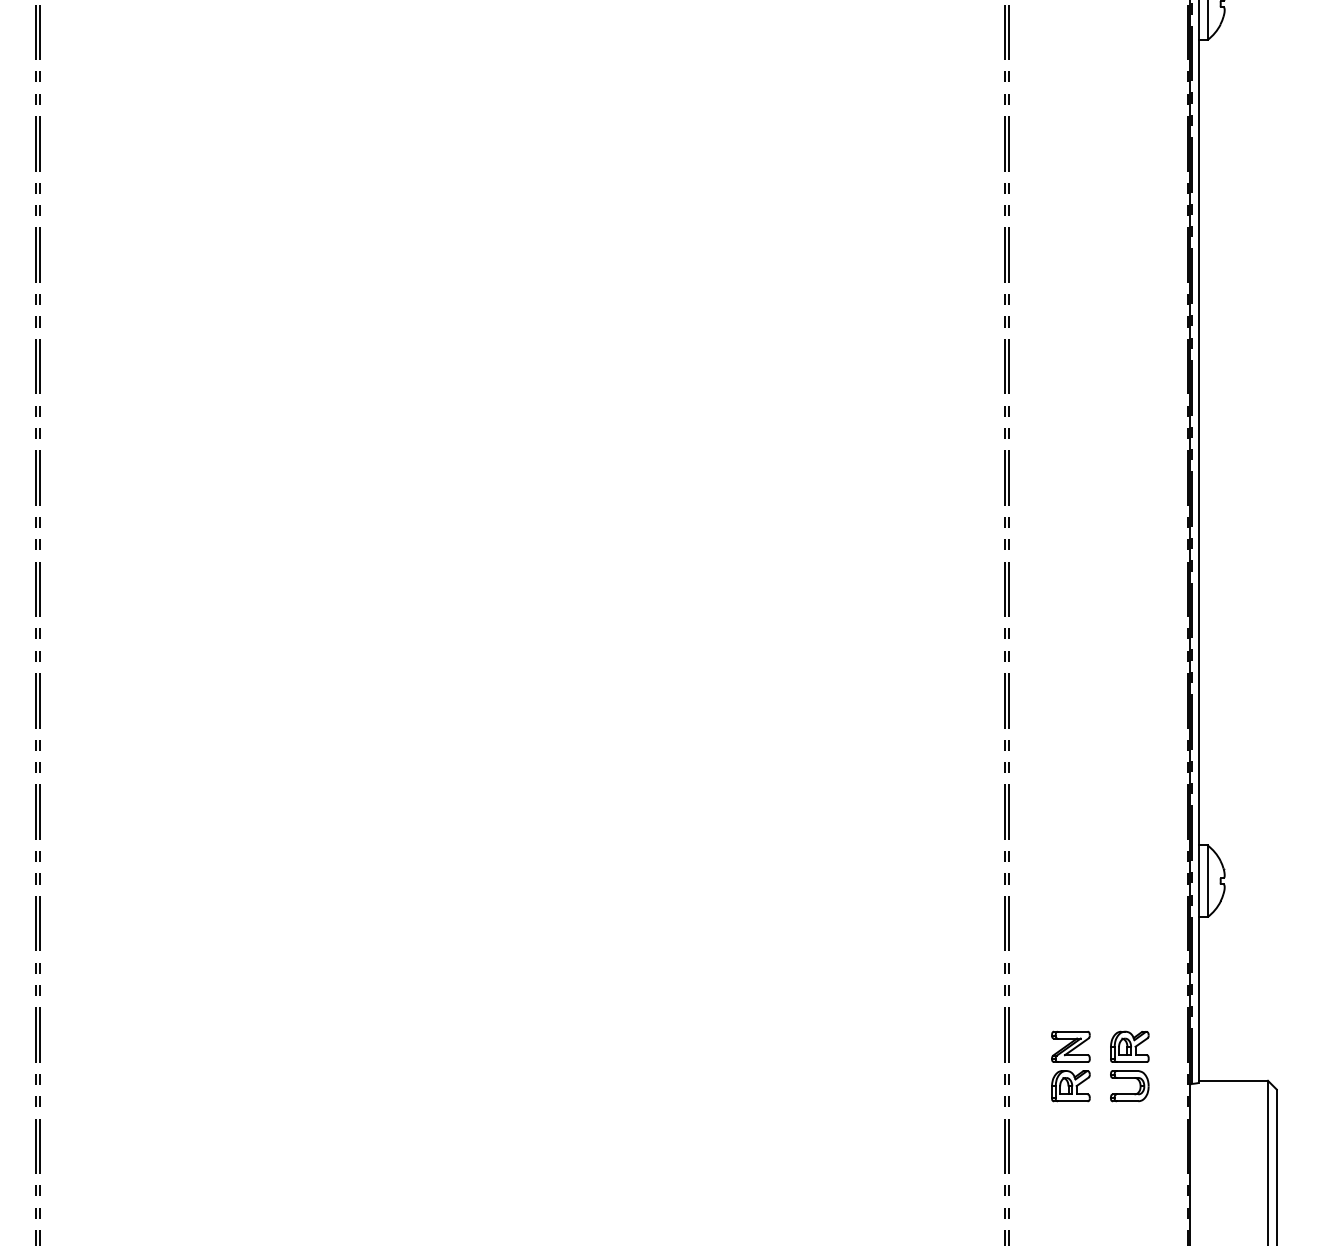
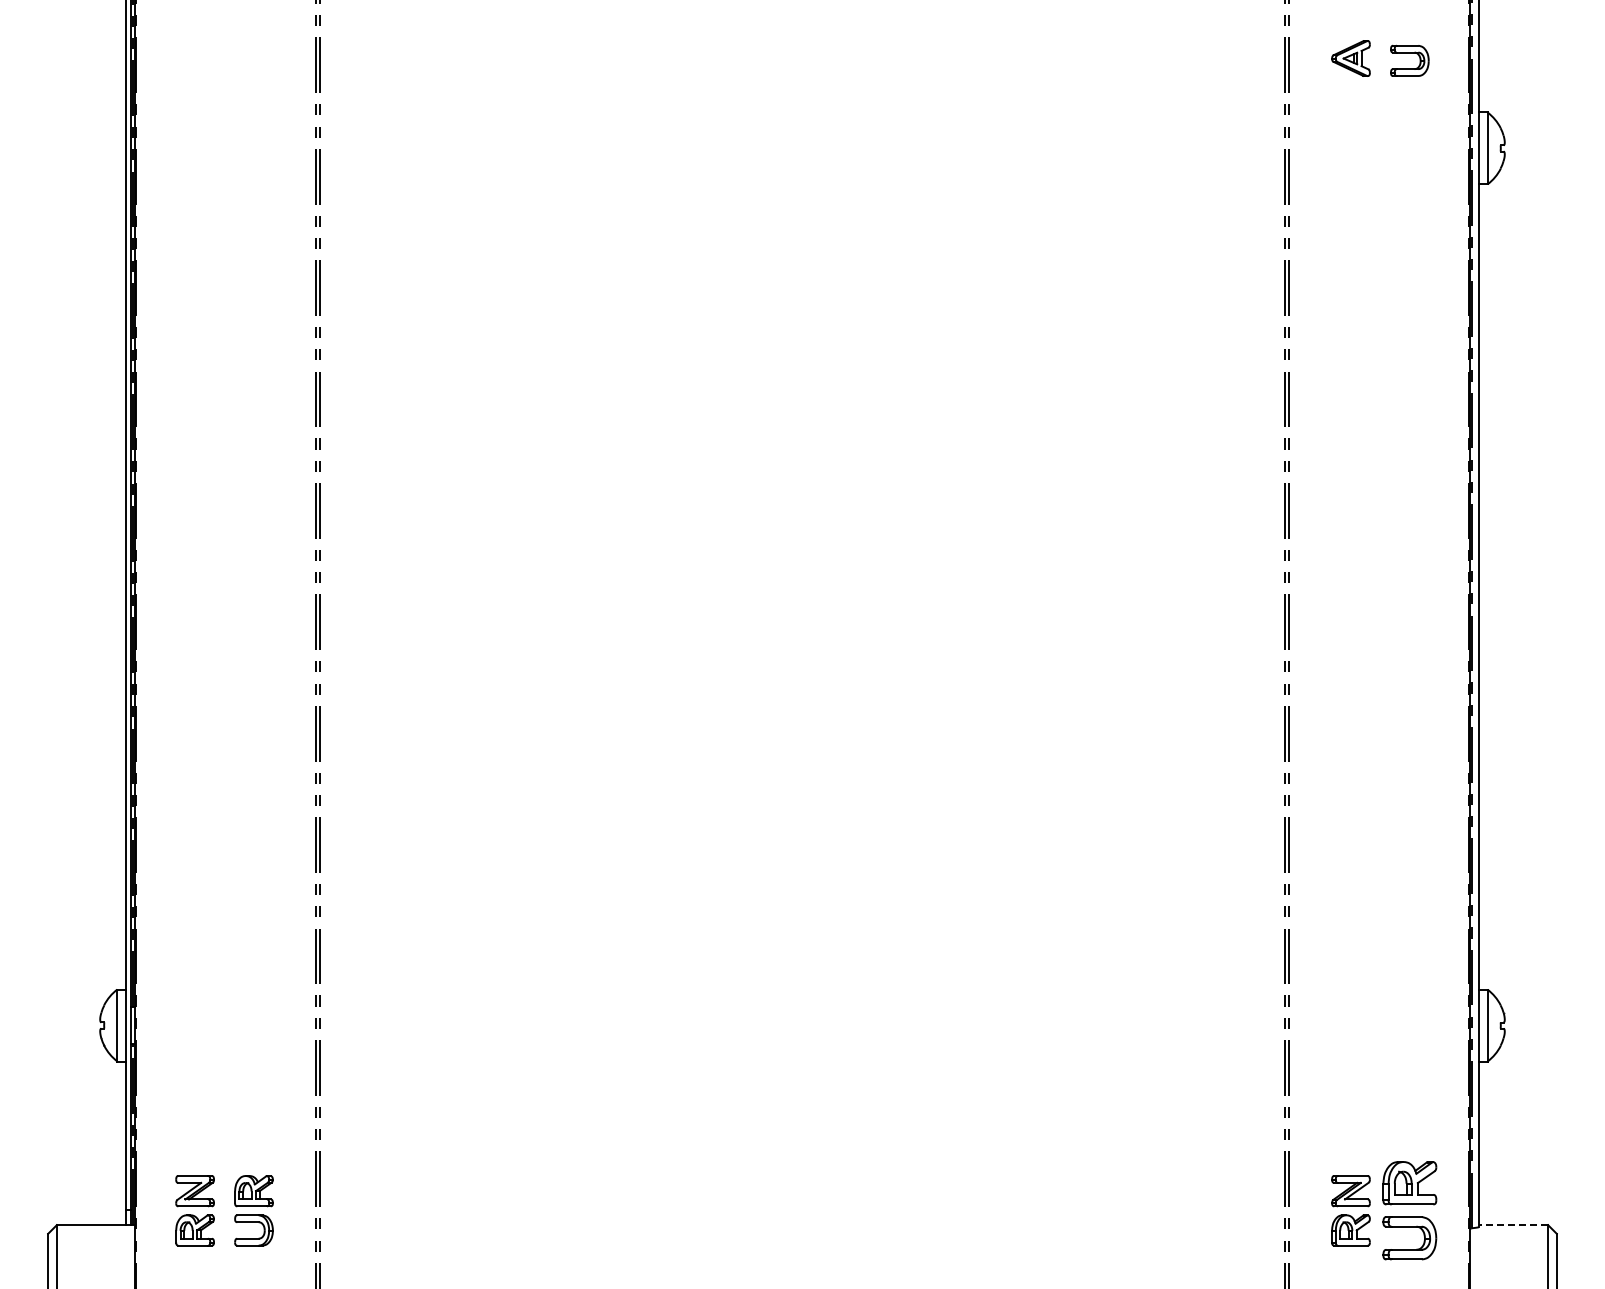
part: (1129, 1066) -> (1409, 1210), size x1.4
line: (1233, 1081) -> (1513, 1225), solid -> dashed

